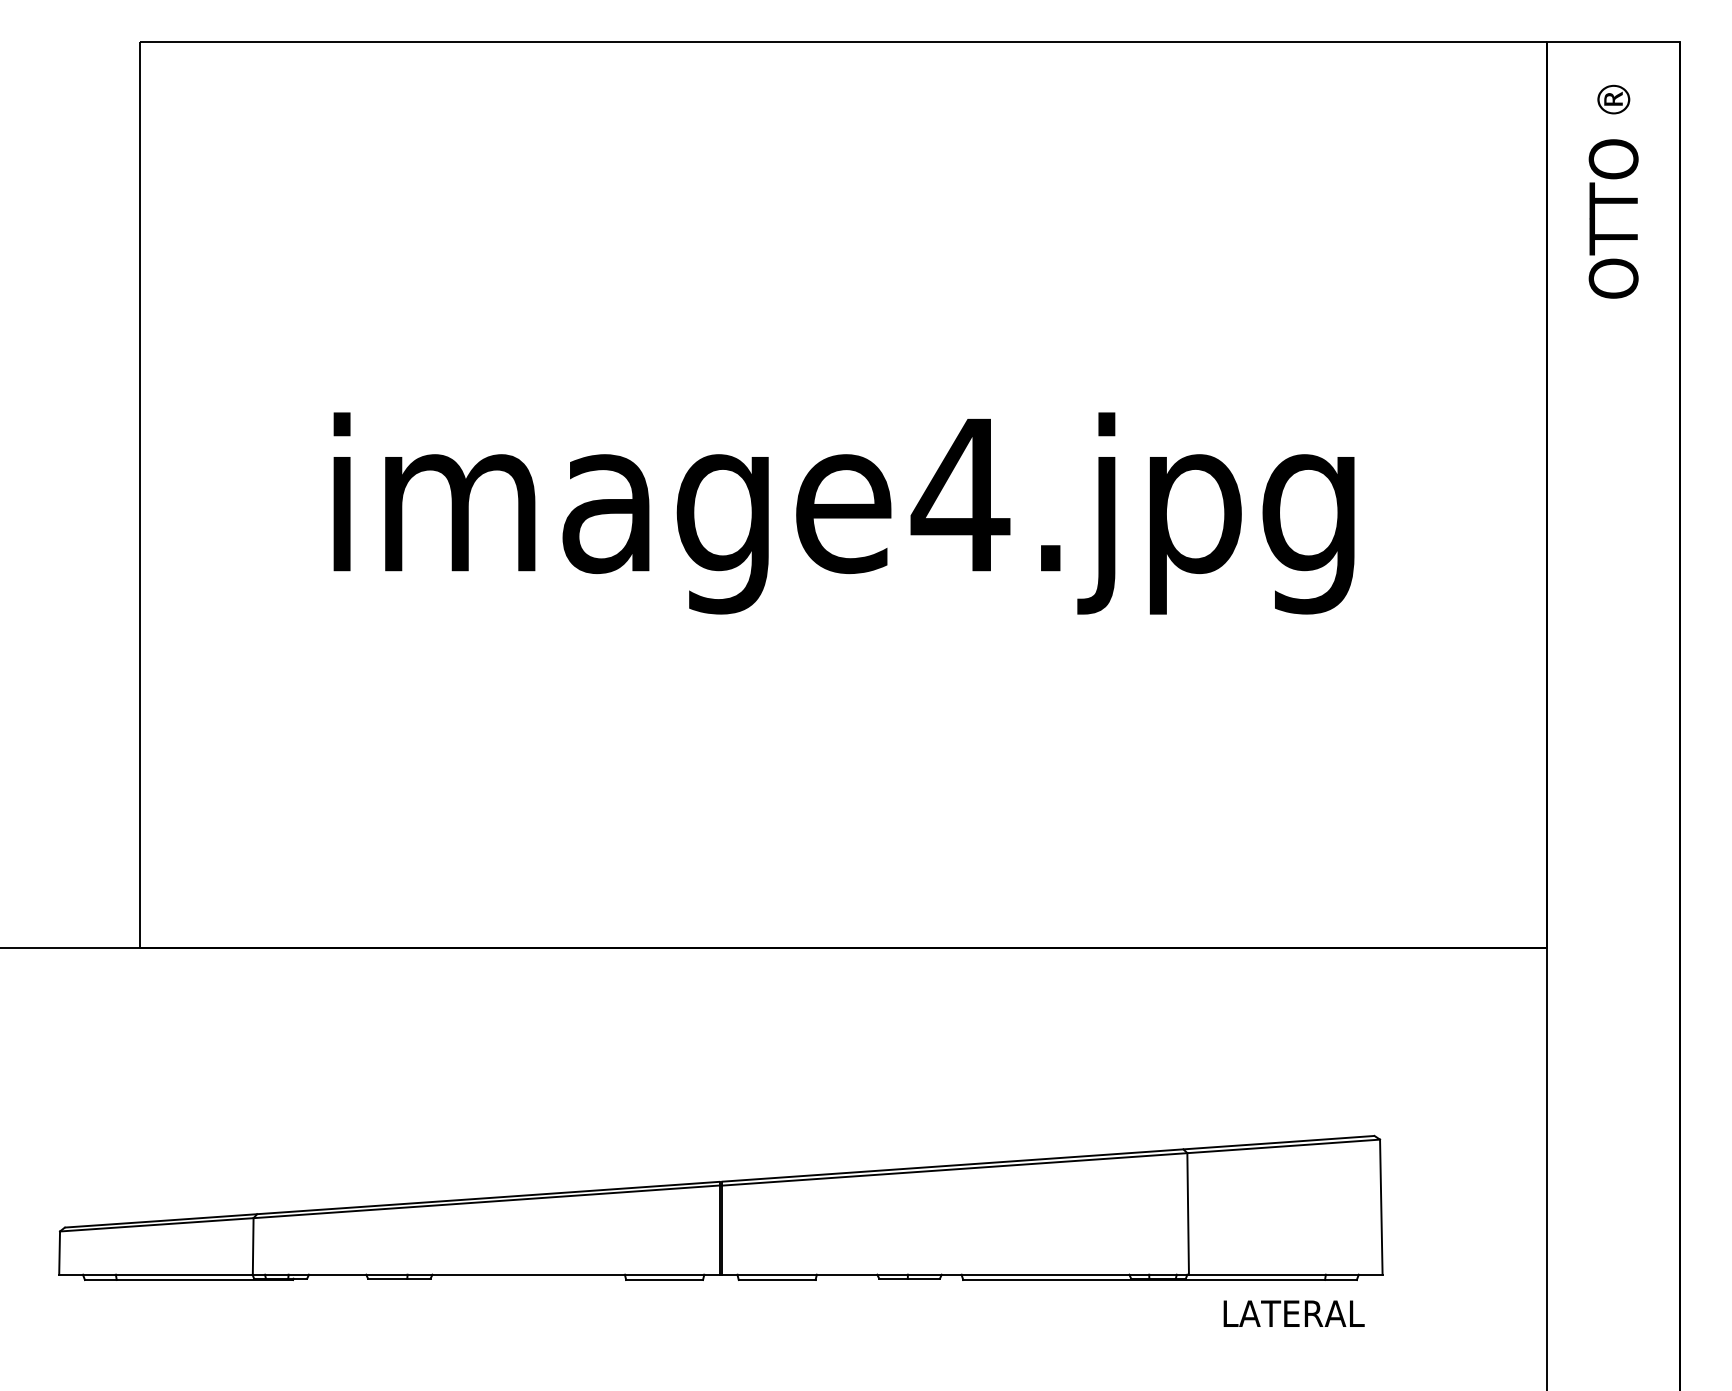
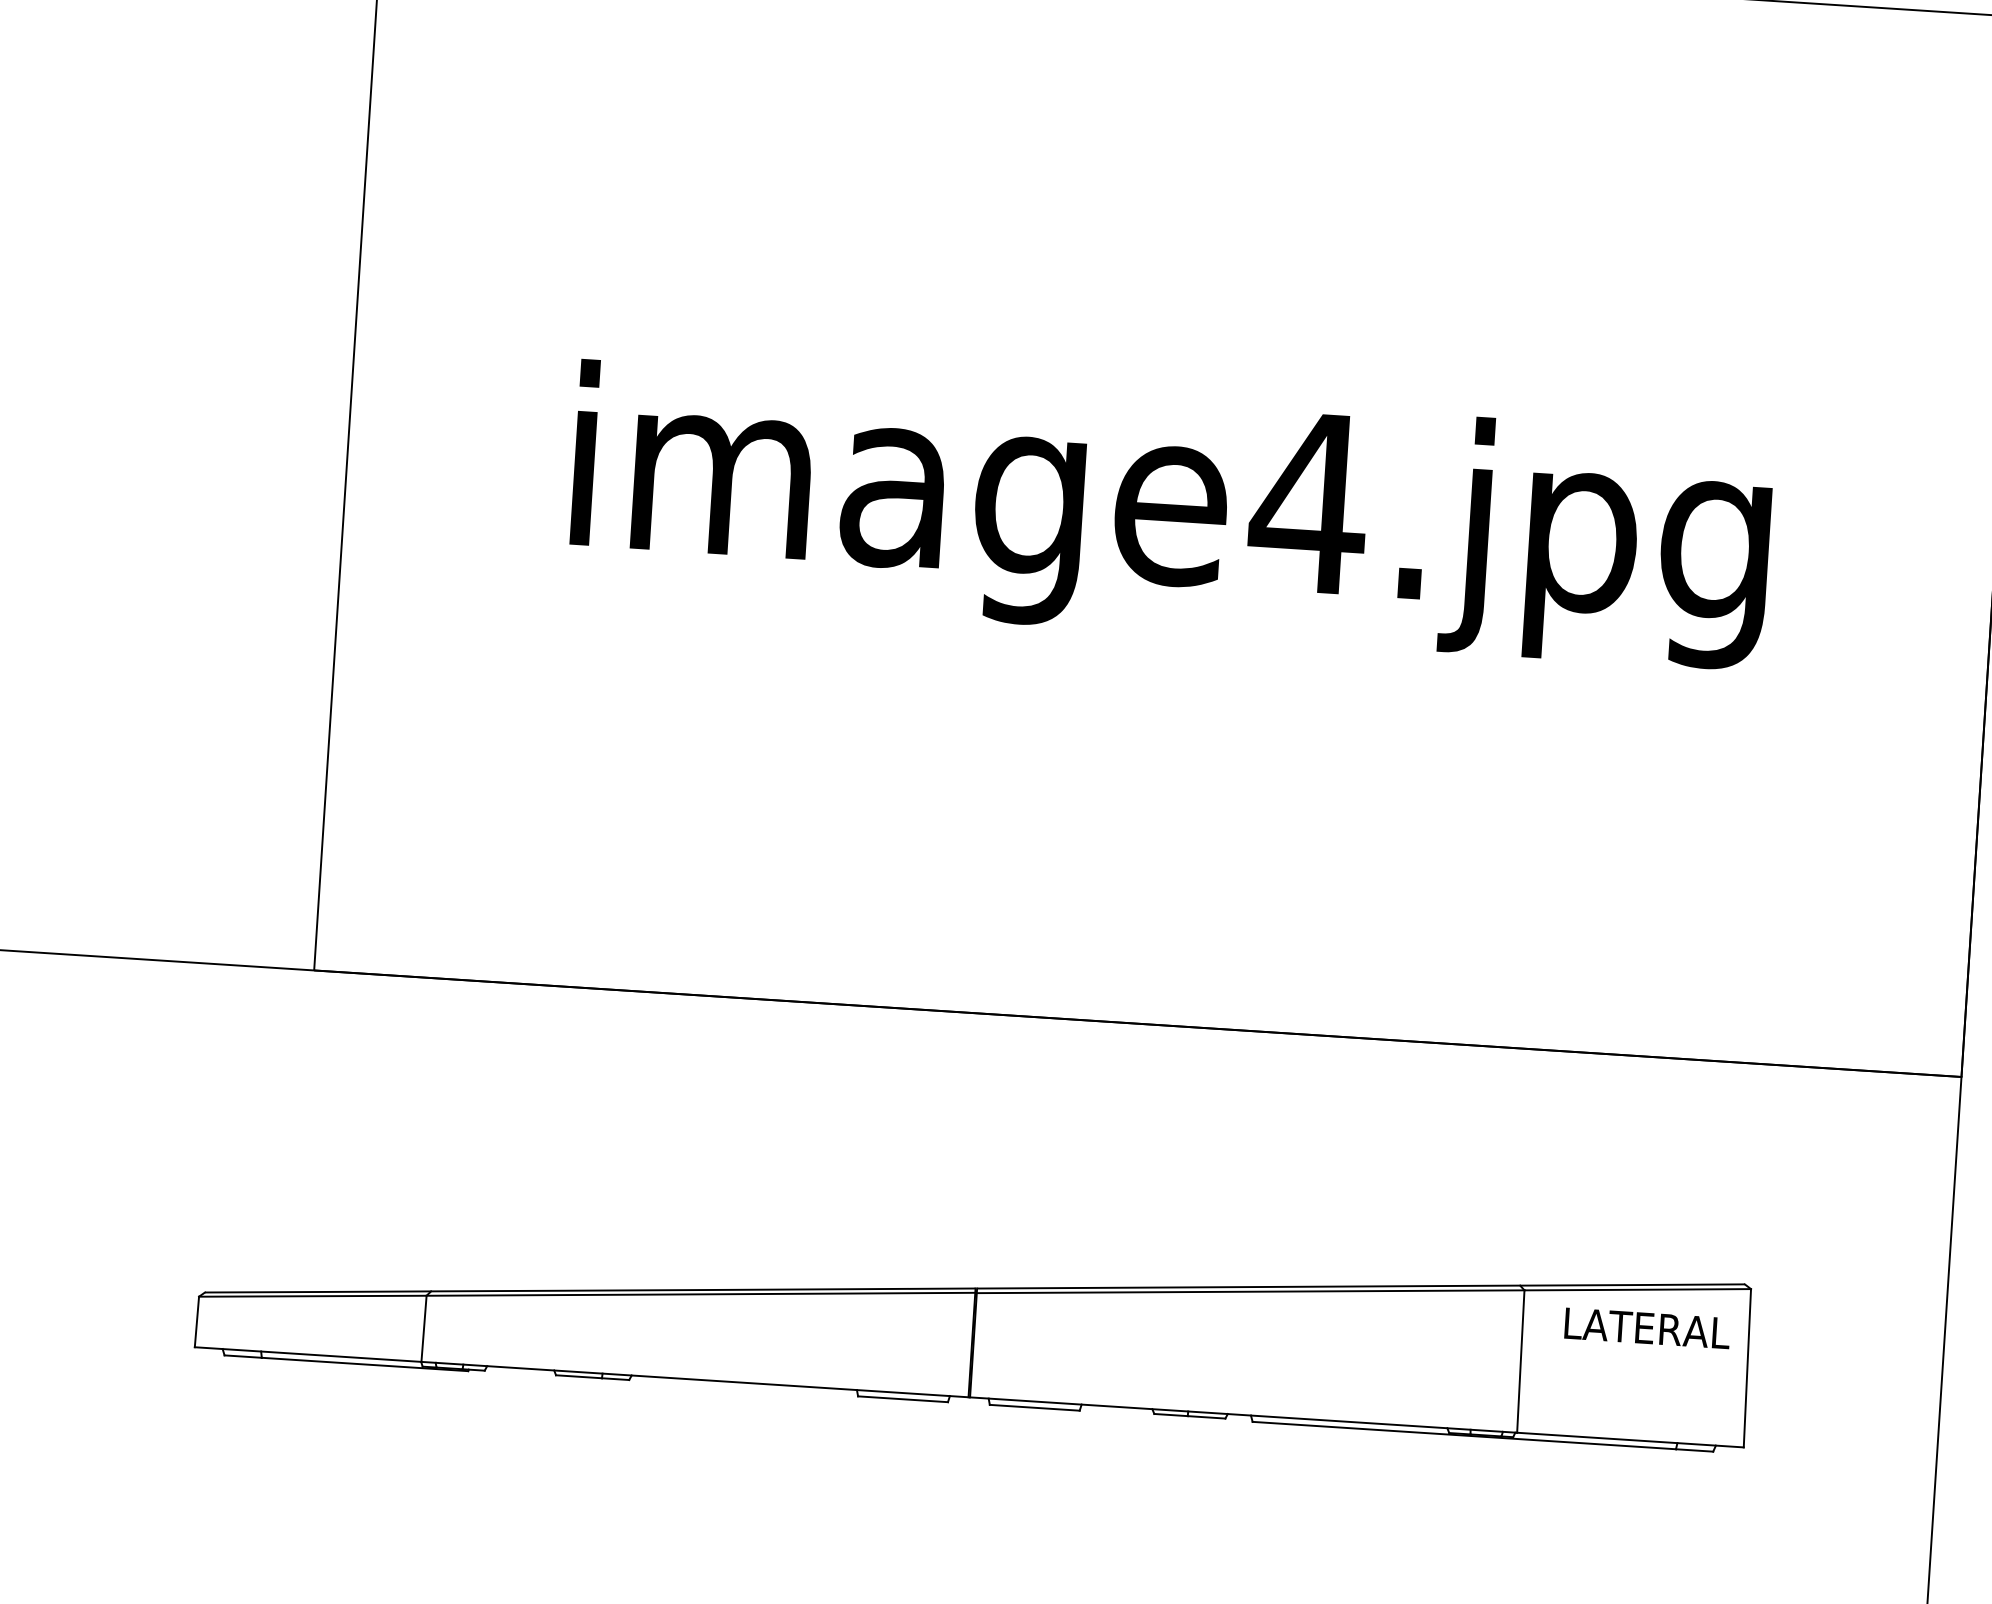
text: (1293, 1313) -> (1646, 1328), moved

